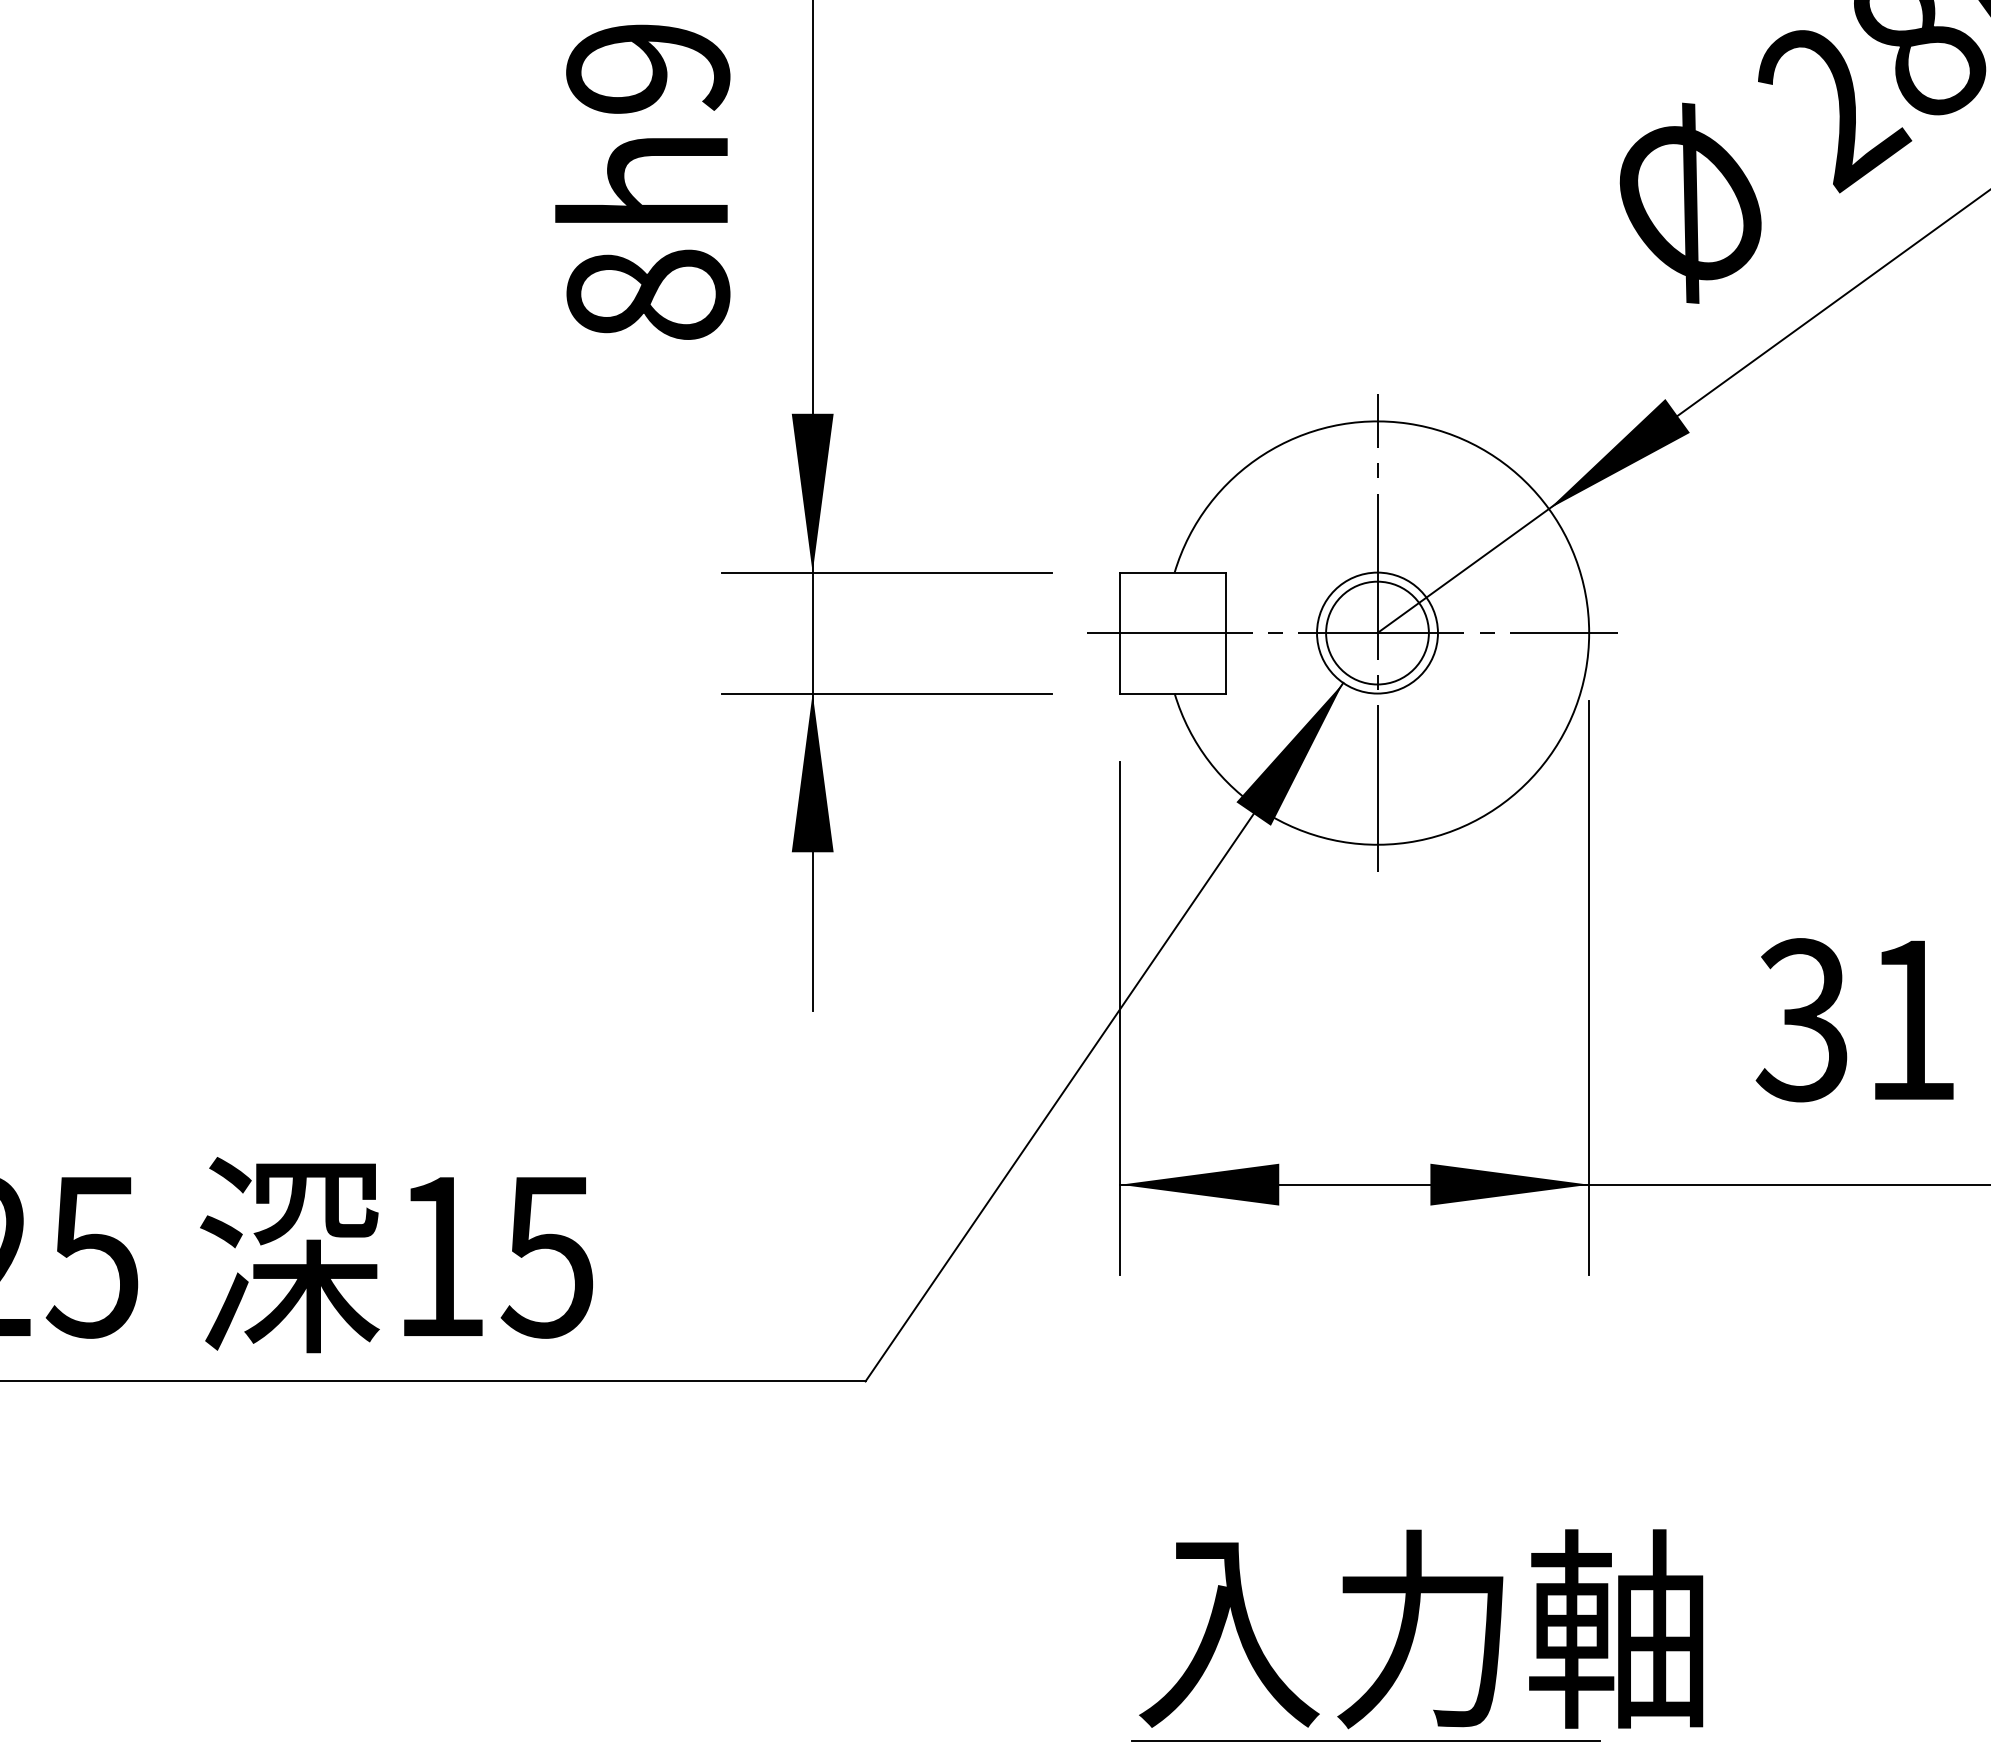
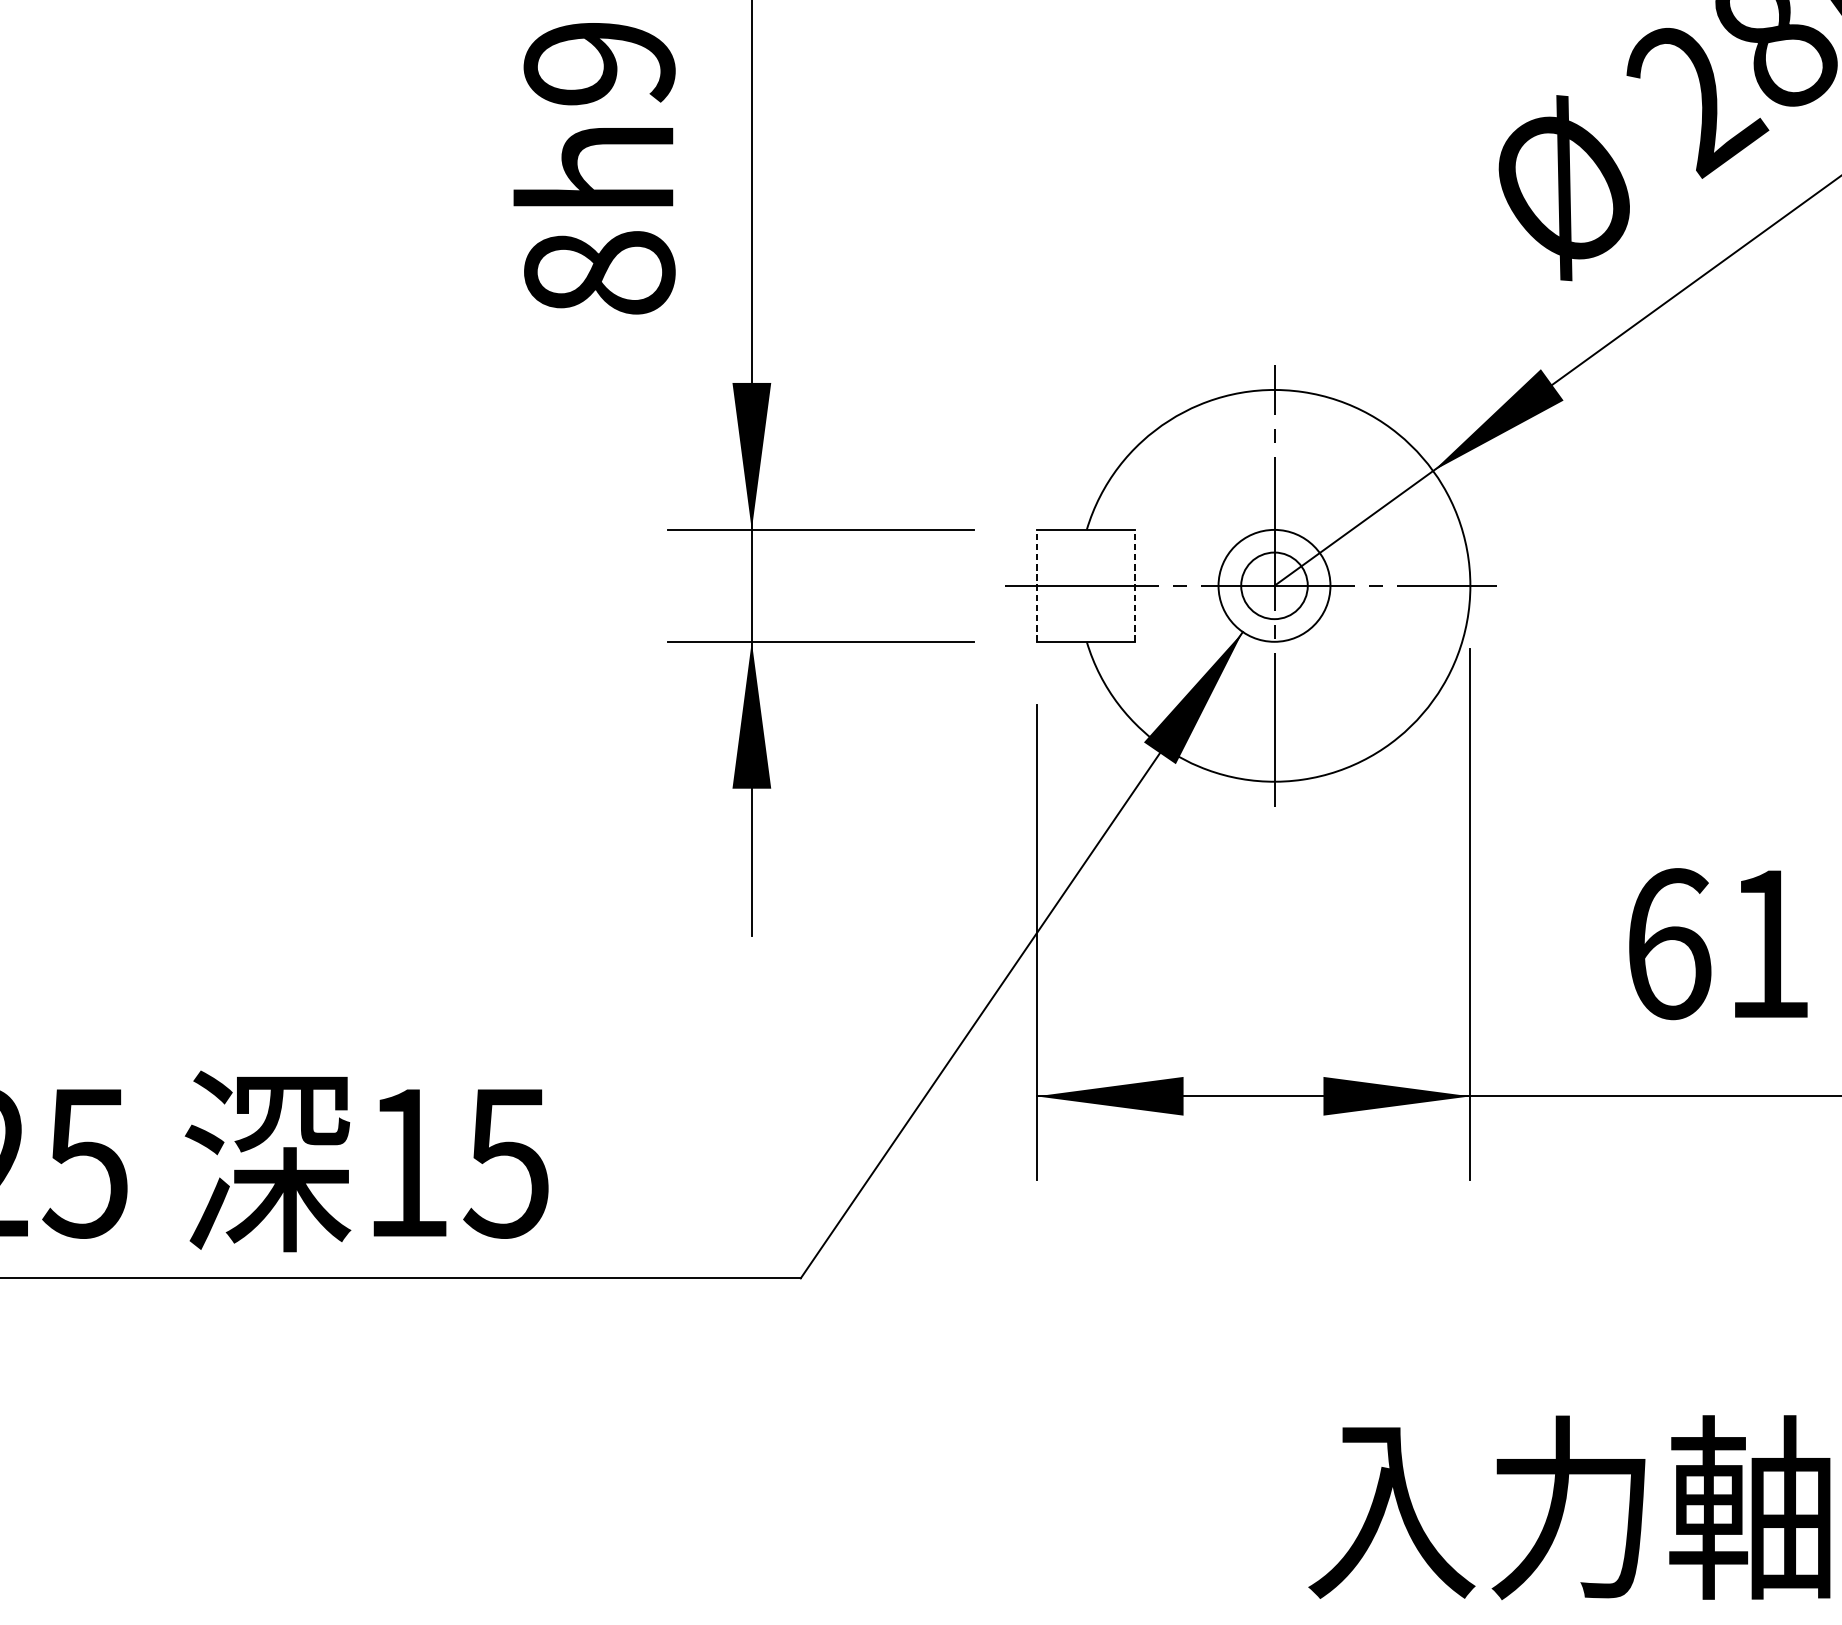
line: (1120, 632) -> (1036, 585), solid -> dashed
line: (1226, 632) -> (1134, 585), solid -> dashed
circle: (1377, 632) -> (1274, 585), size x0.7
text: (1802, 1020) -> (1667, 944), 31 -> 61
text: (1421, 1629) -> (1569, 1507), moved
line: (1365, 1741) -> (1263, 1611), removed

